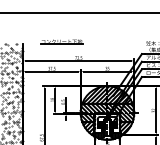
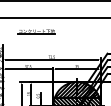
part: (61, 41) -> (36, 31), moved

